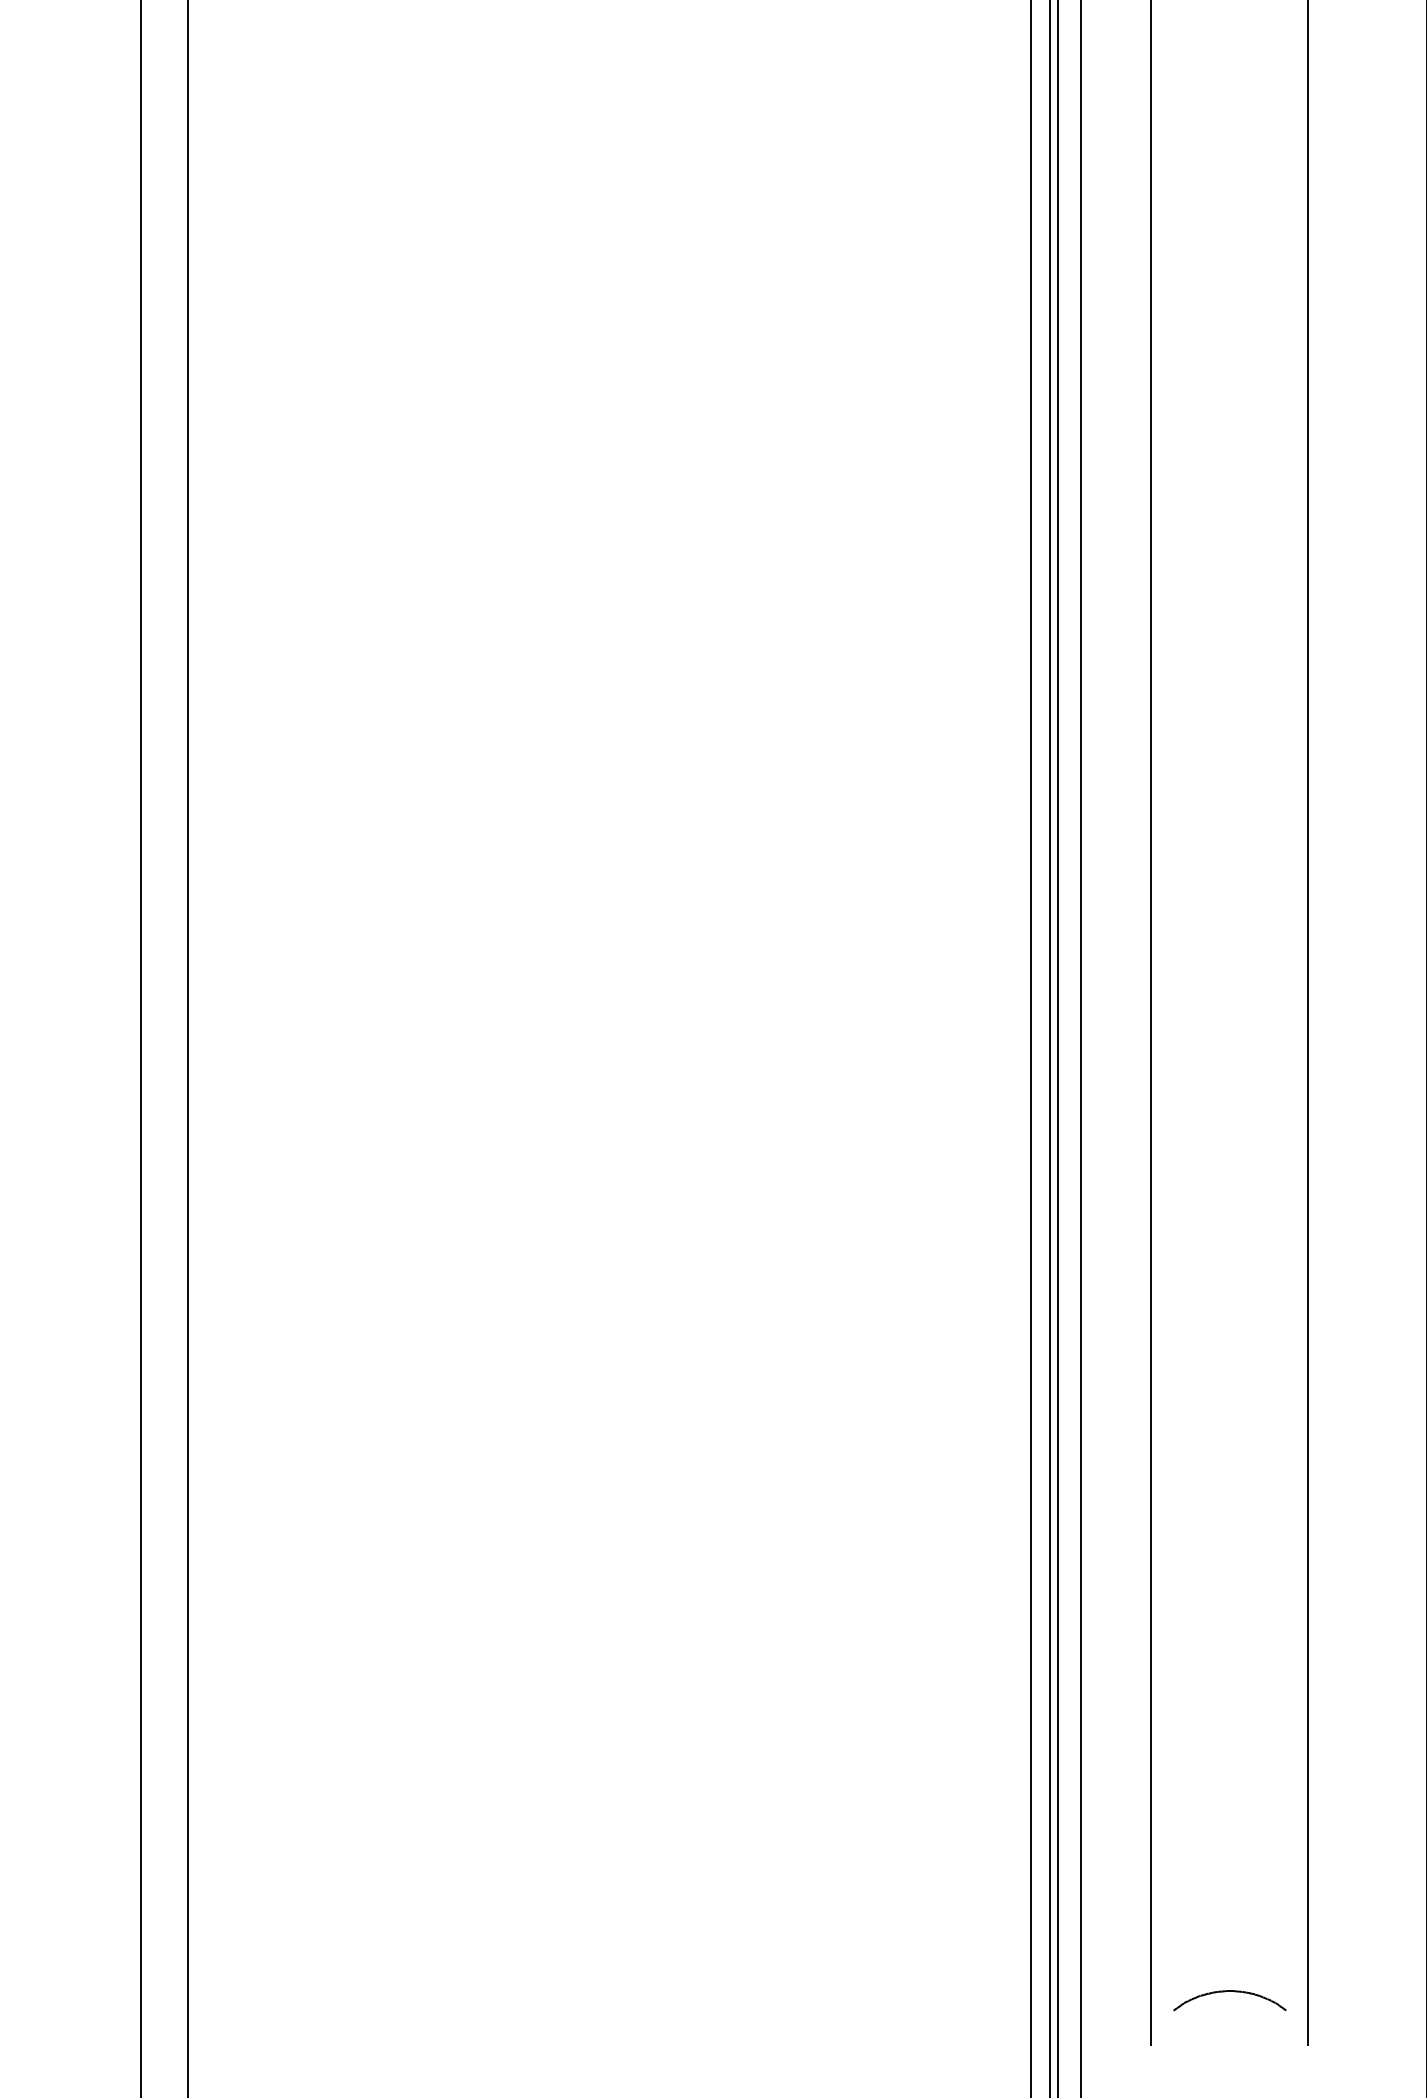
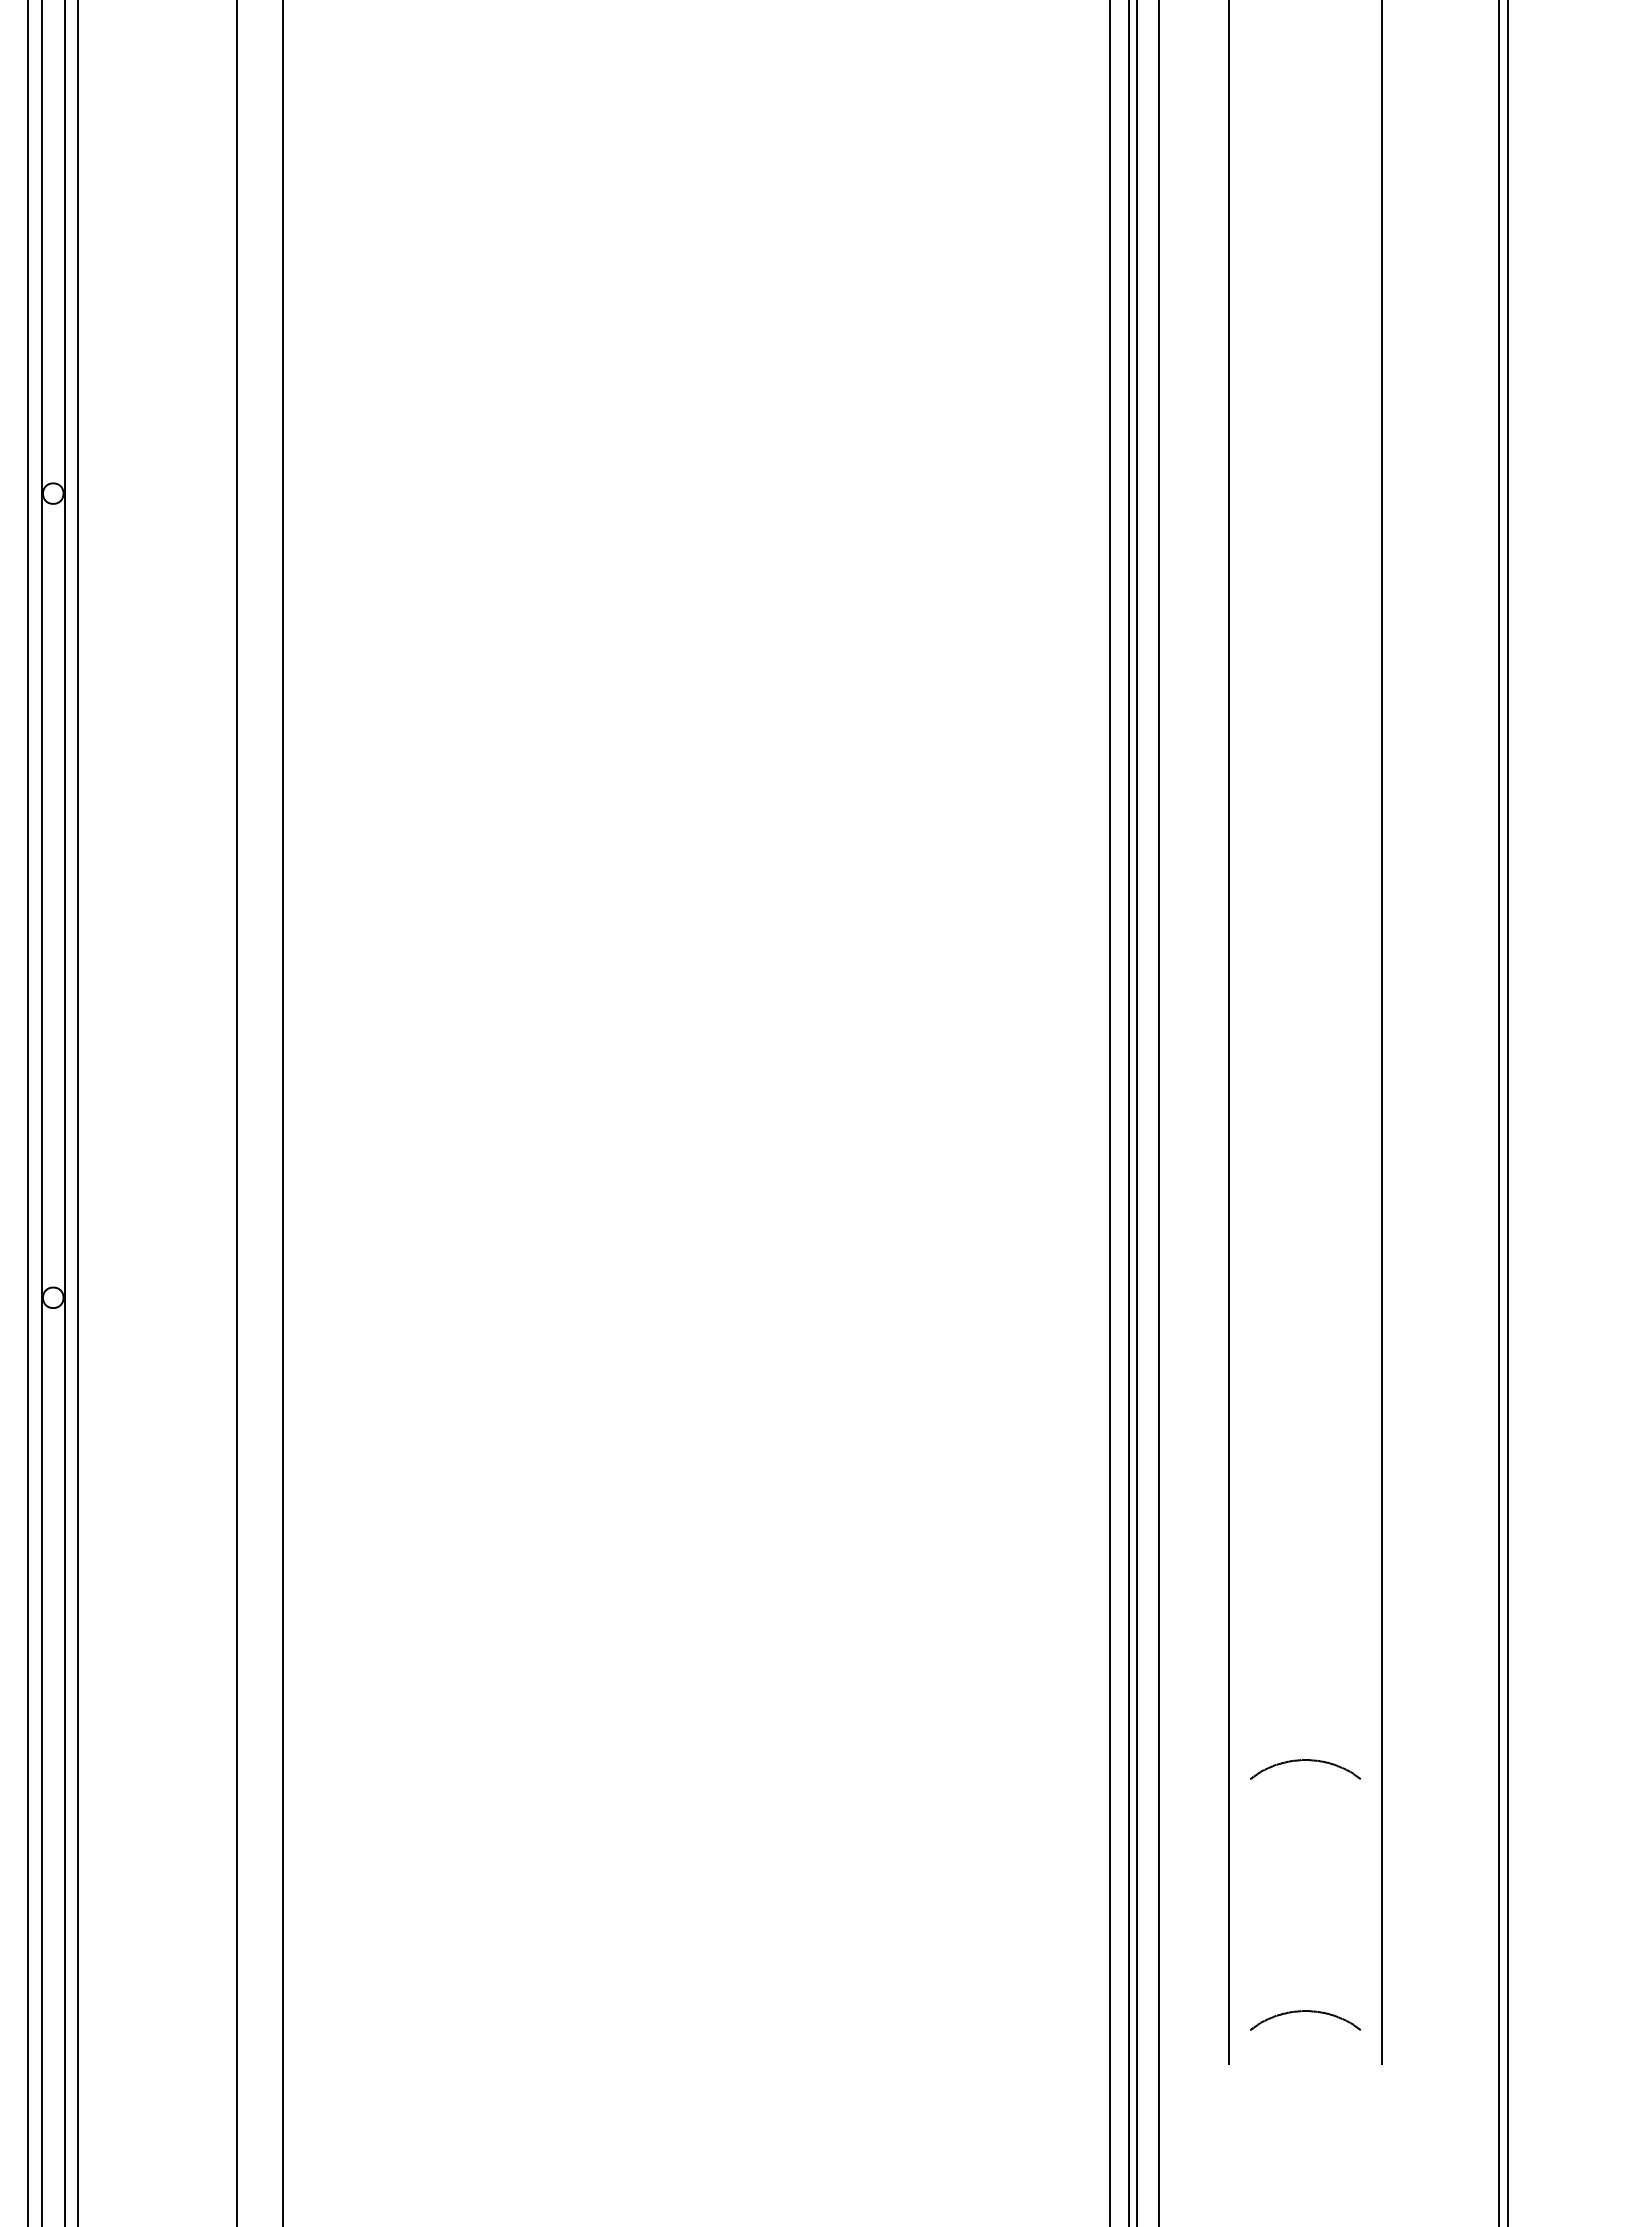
part: (1229, 1735) -> (1305, 1760), added

